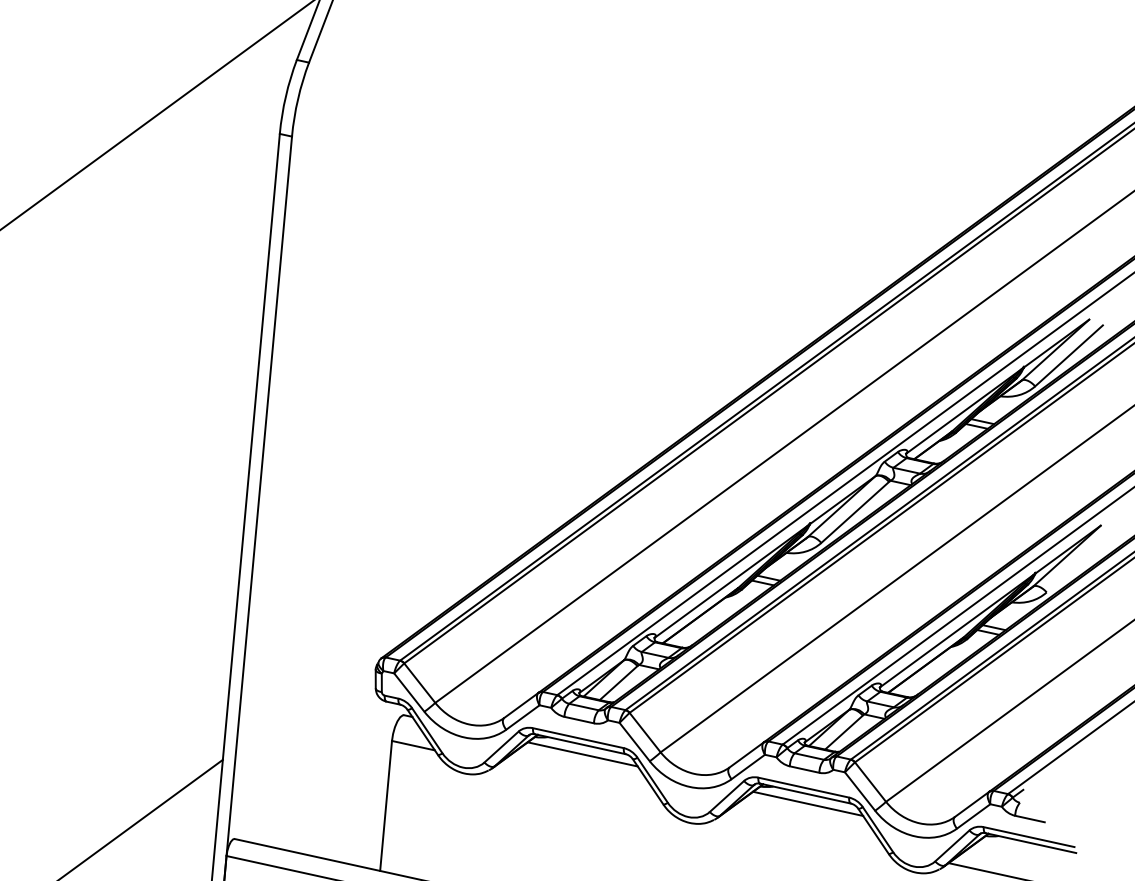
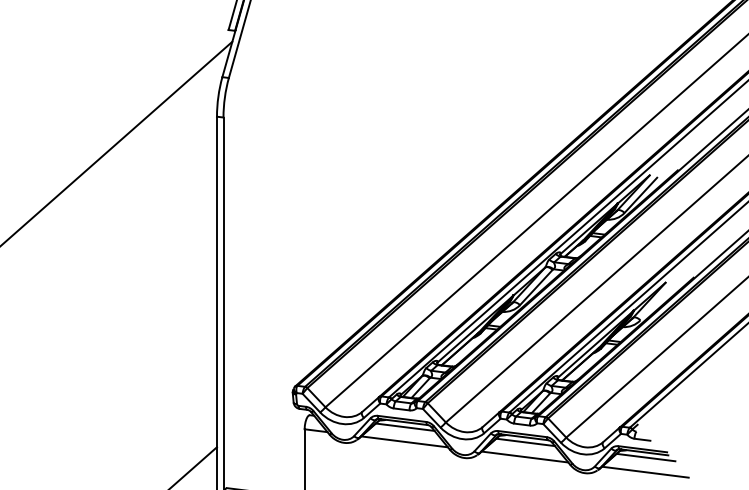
line: (578, 781) -> (404, 441), added
line: (803, 830) -> (524, 456), added
line: (1032, 853) -> (645, 457), added

